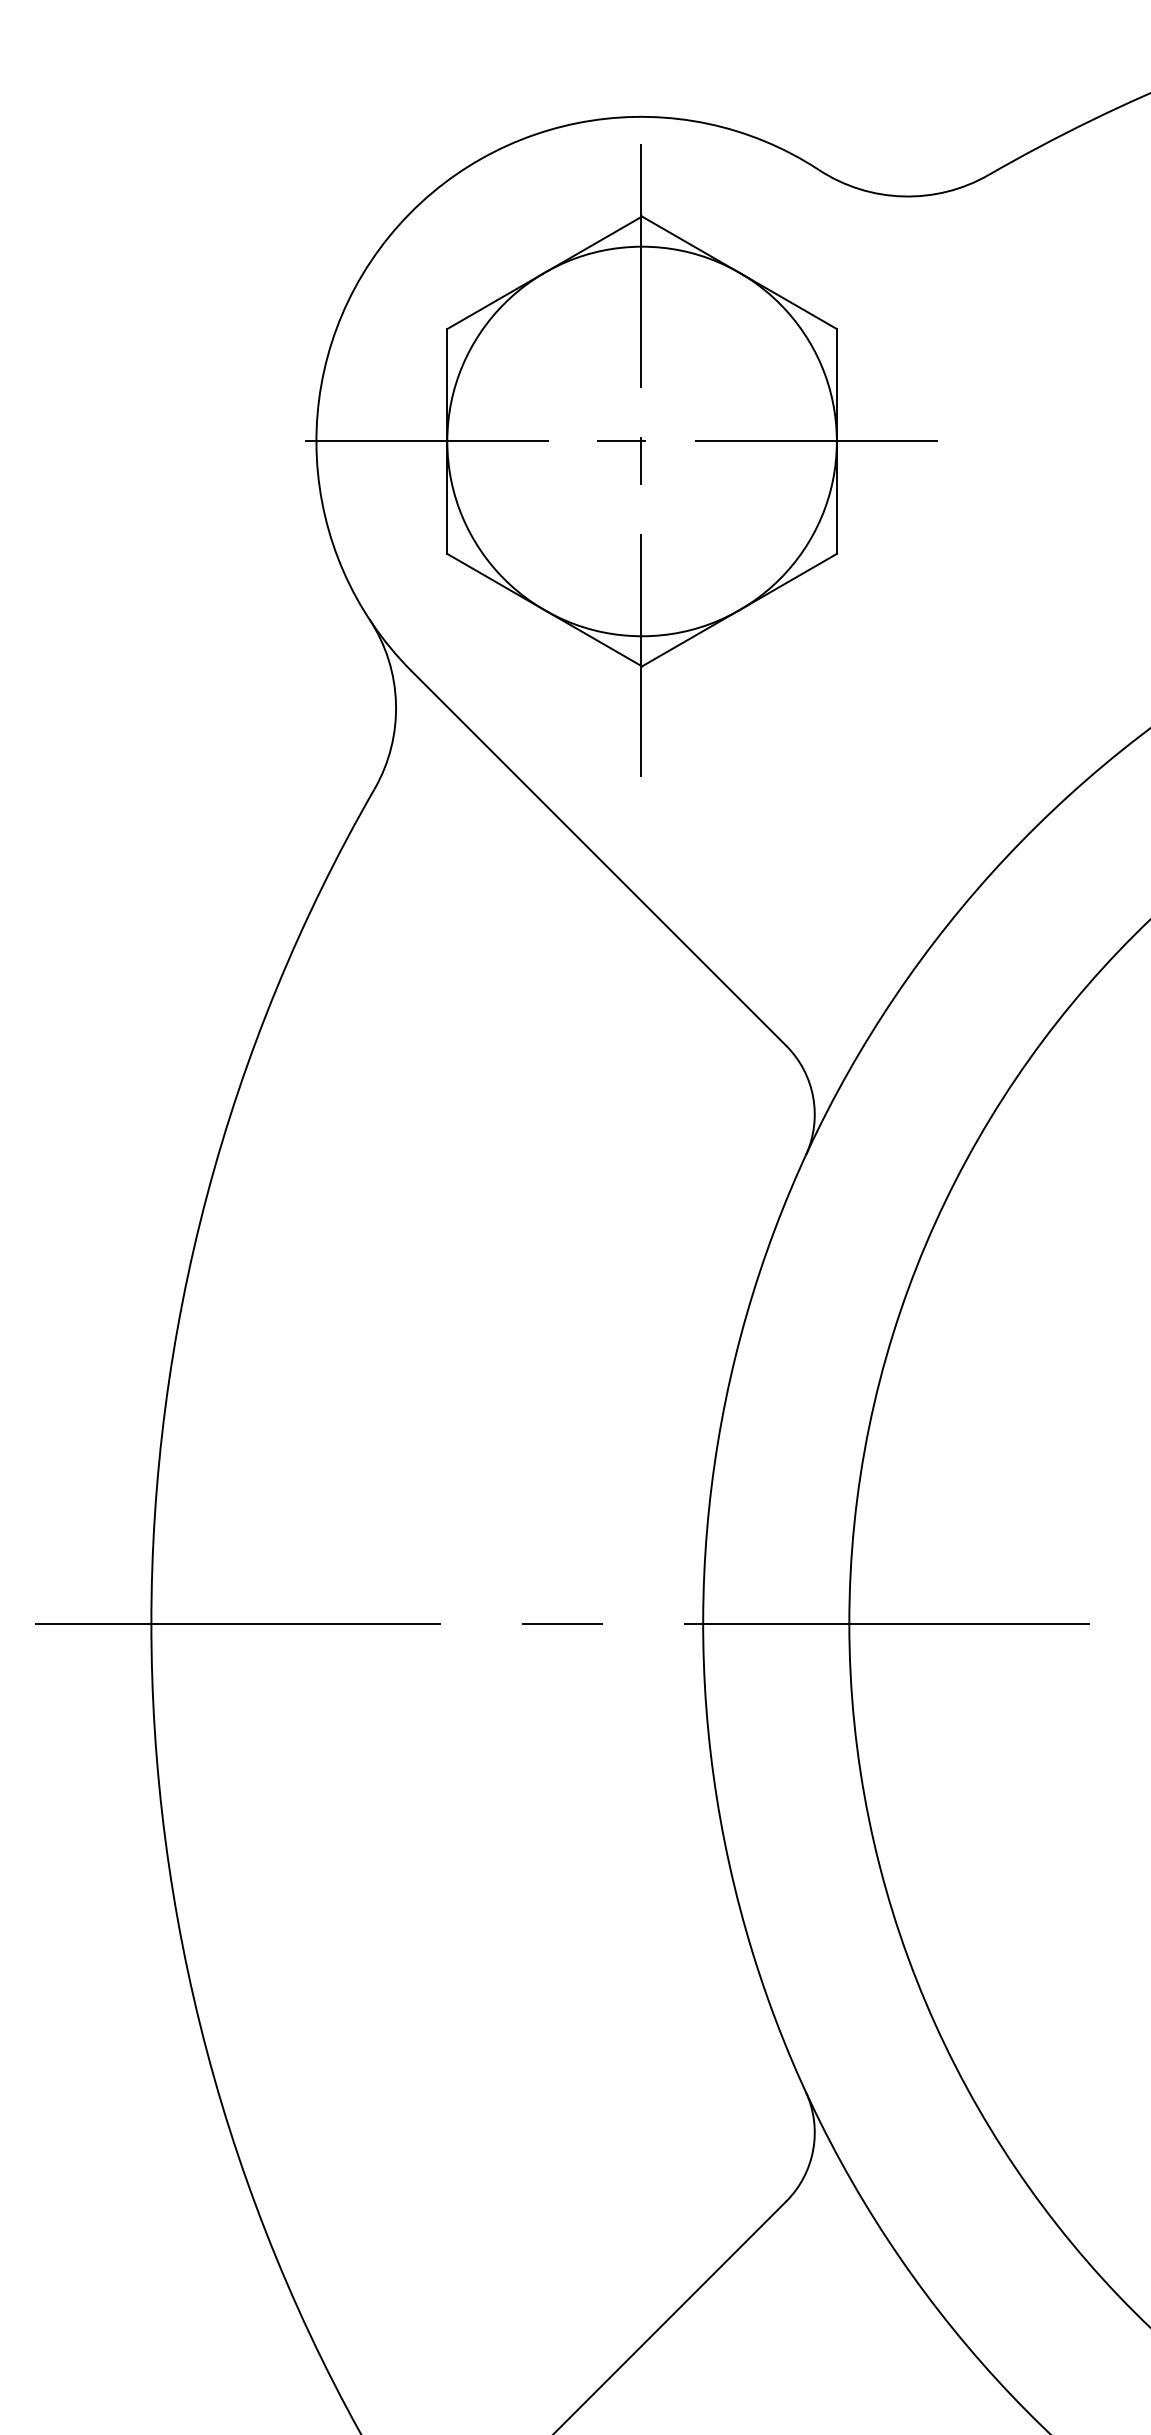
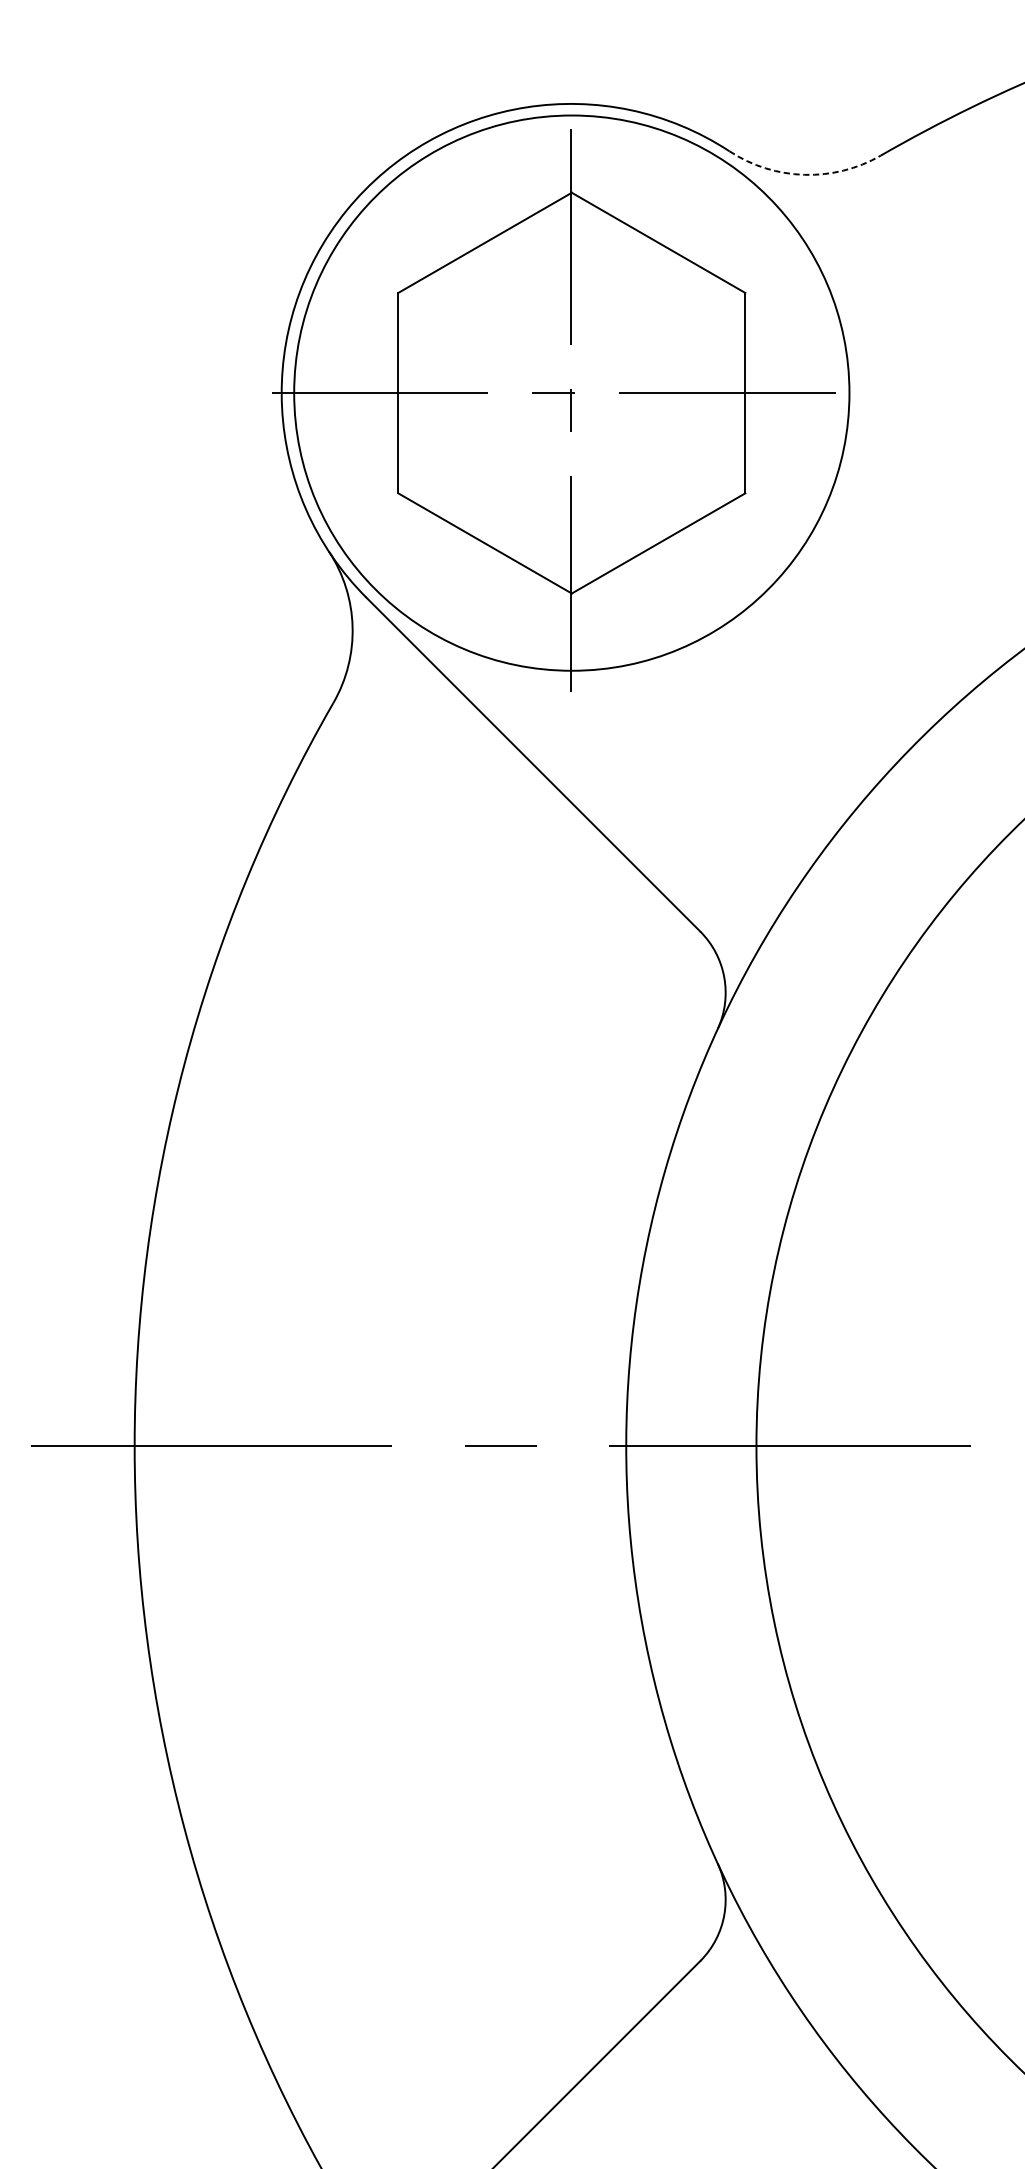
arc: (903, 196) -> (804, 174), solid -> dashed
circle: (641, 441) -> (571, 393), size x1.6

